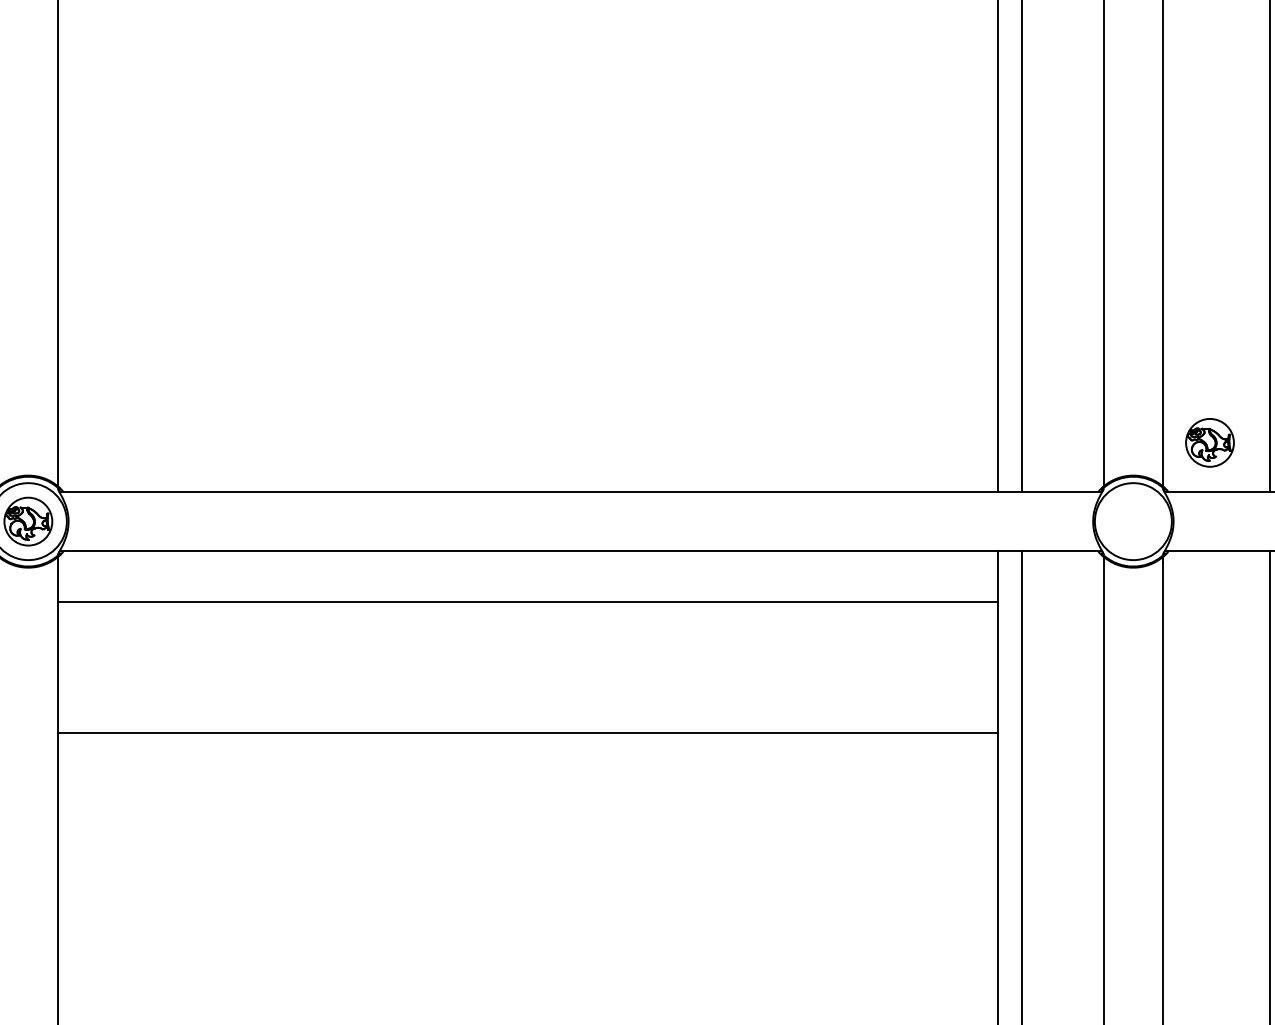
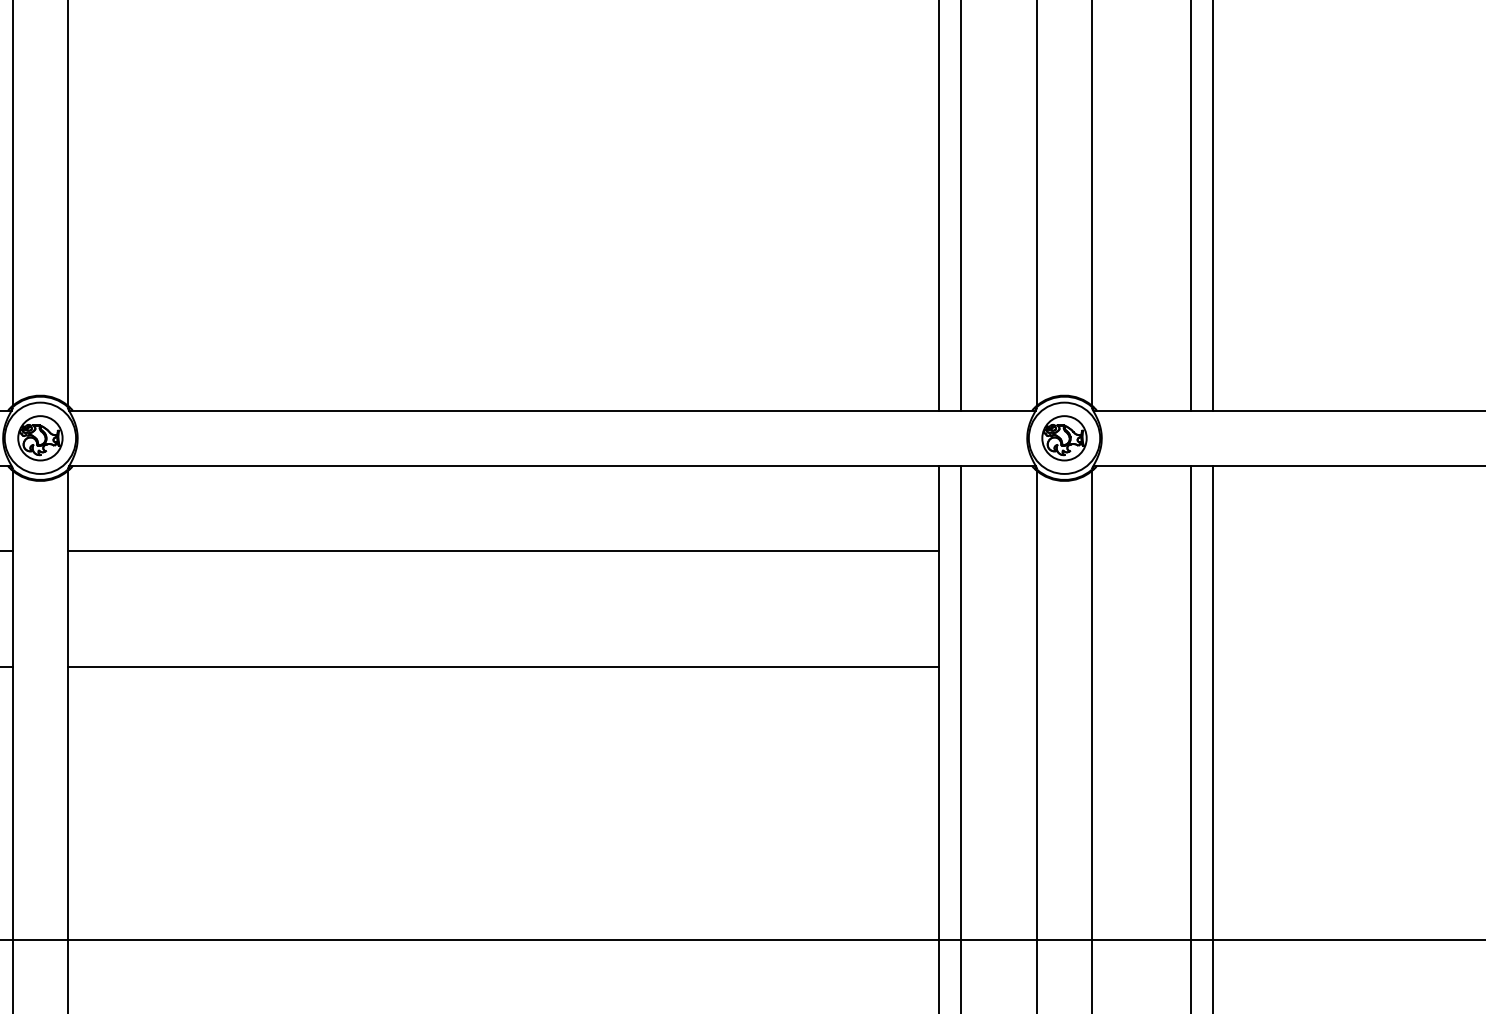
part: (1209, 443) -> (1064, 438), moved
line: (528, 601) -> (503, 551), moved
line: (528, 733) -> (503, 666), moved

